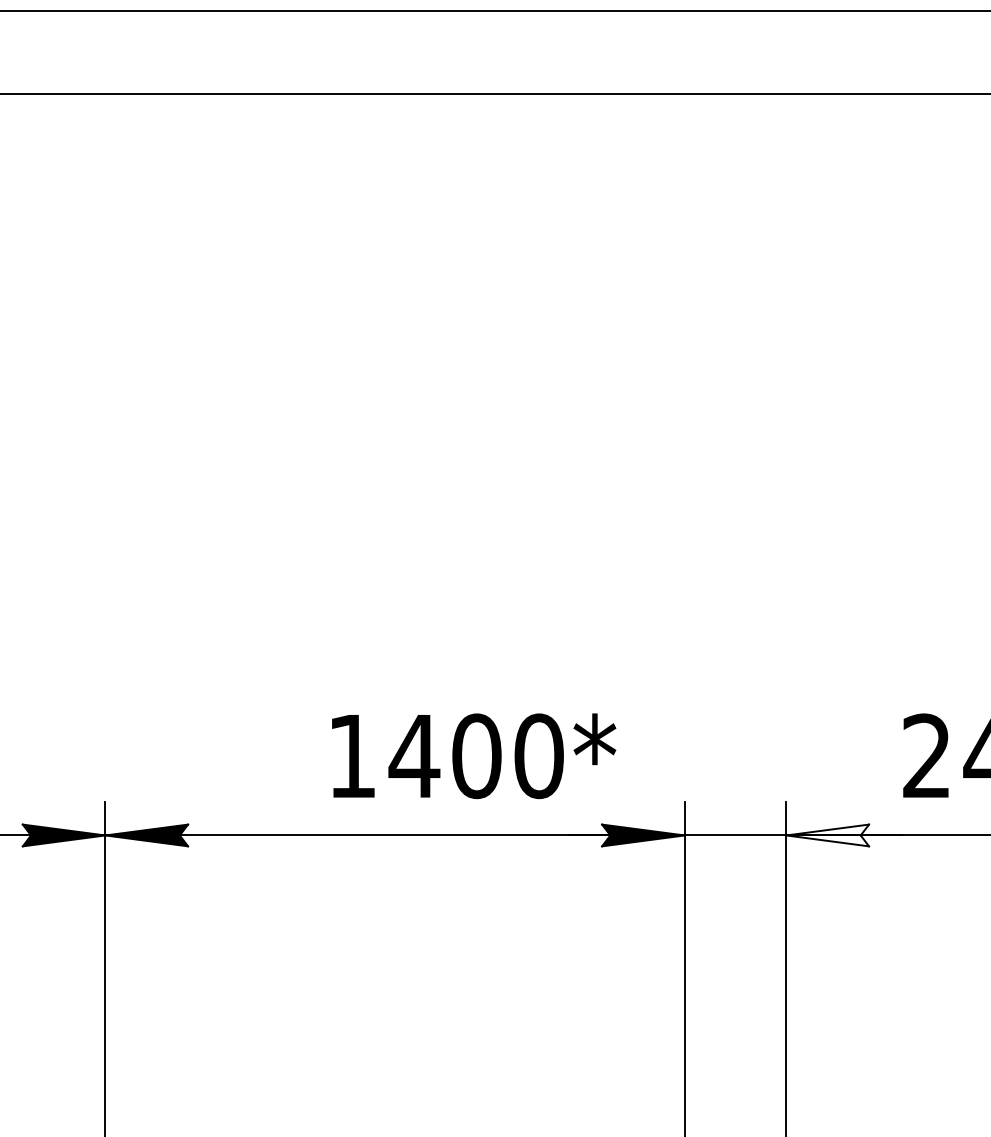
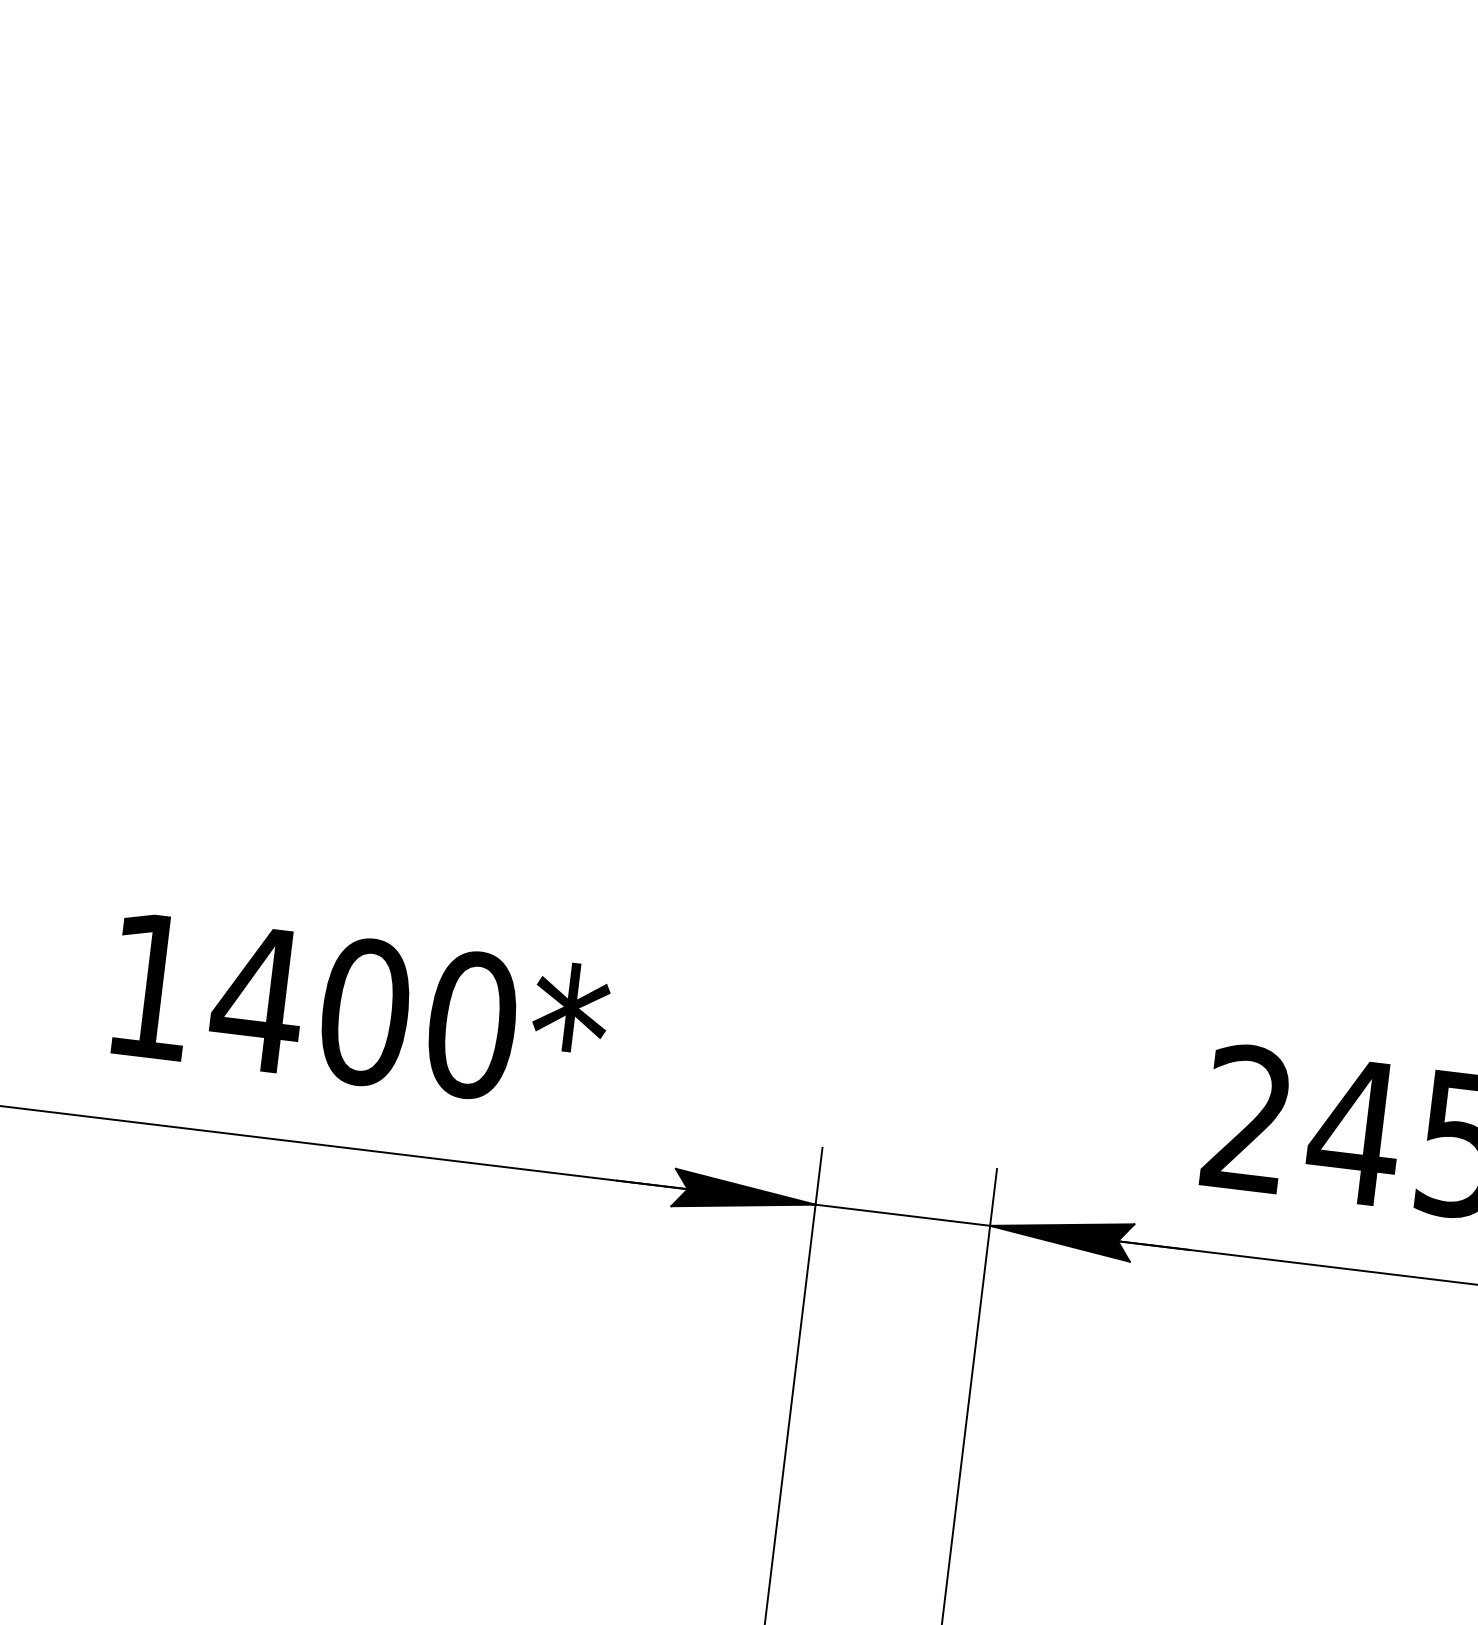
text: (474, 756) -> (361, 1012), moved
fill: (827, 835) -> (1060, 1234), added

